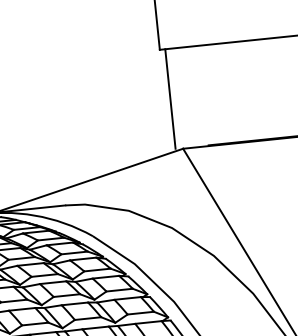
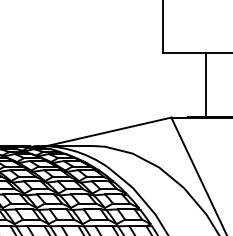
line: (170, 99) -> (205, 85), moved

